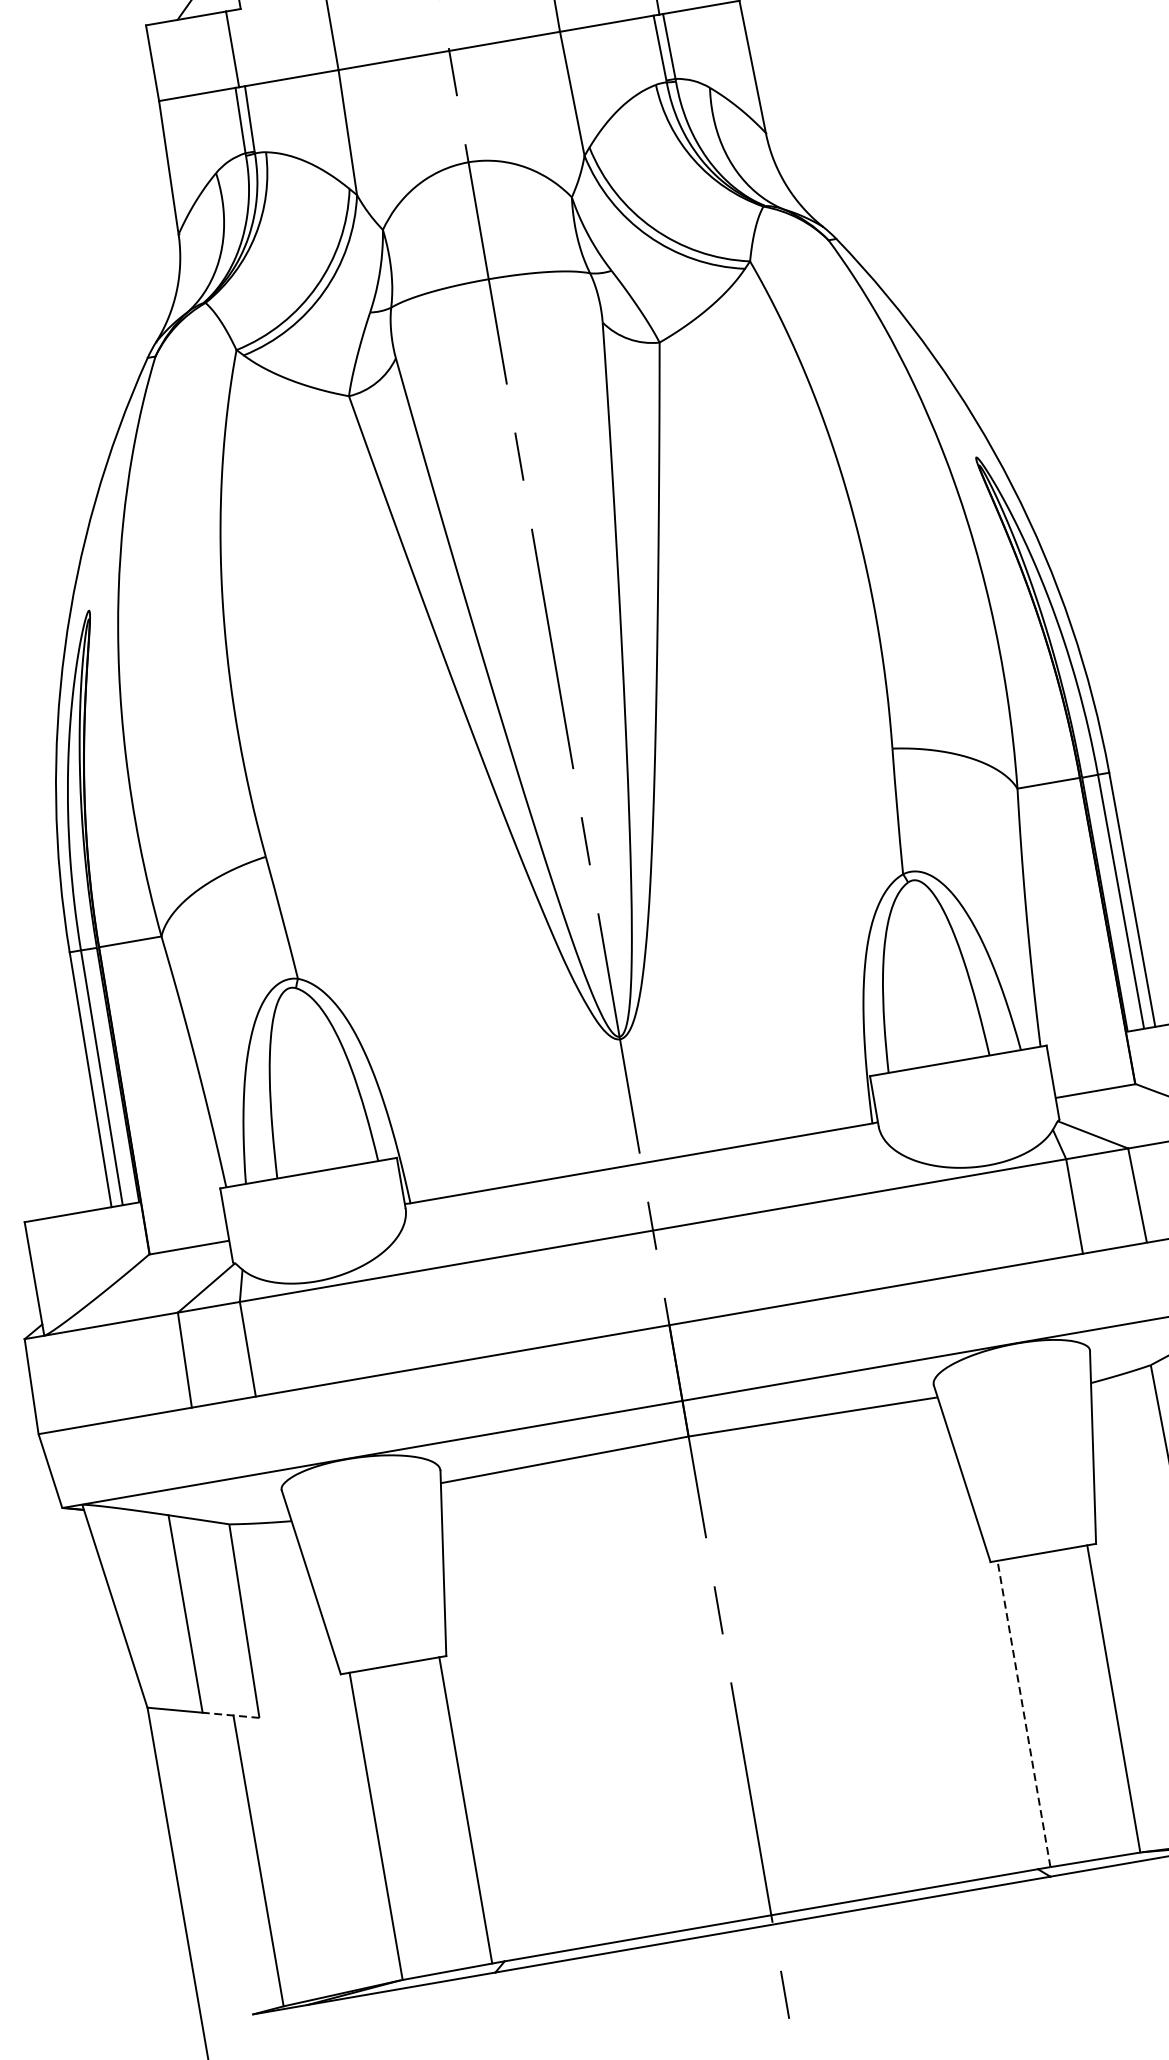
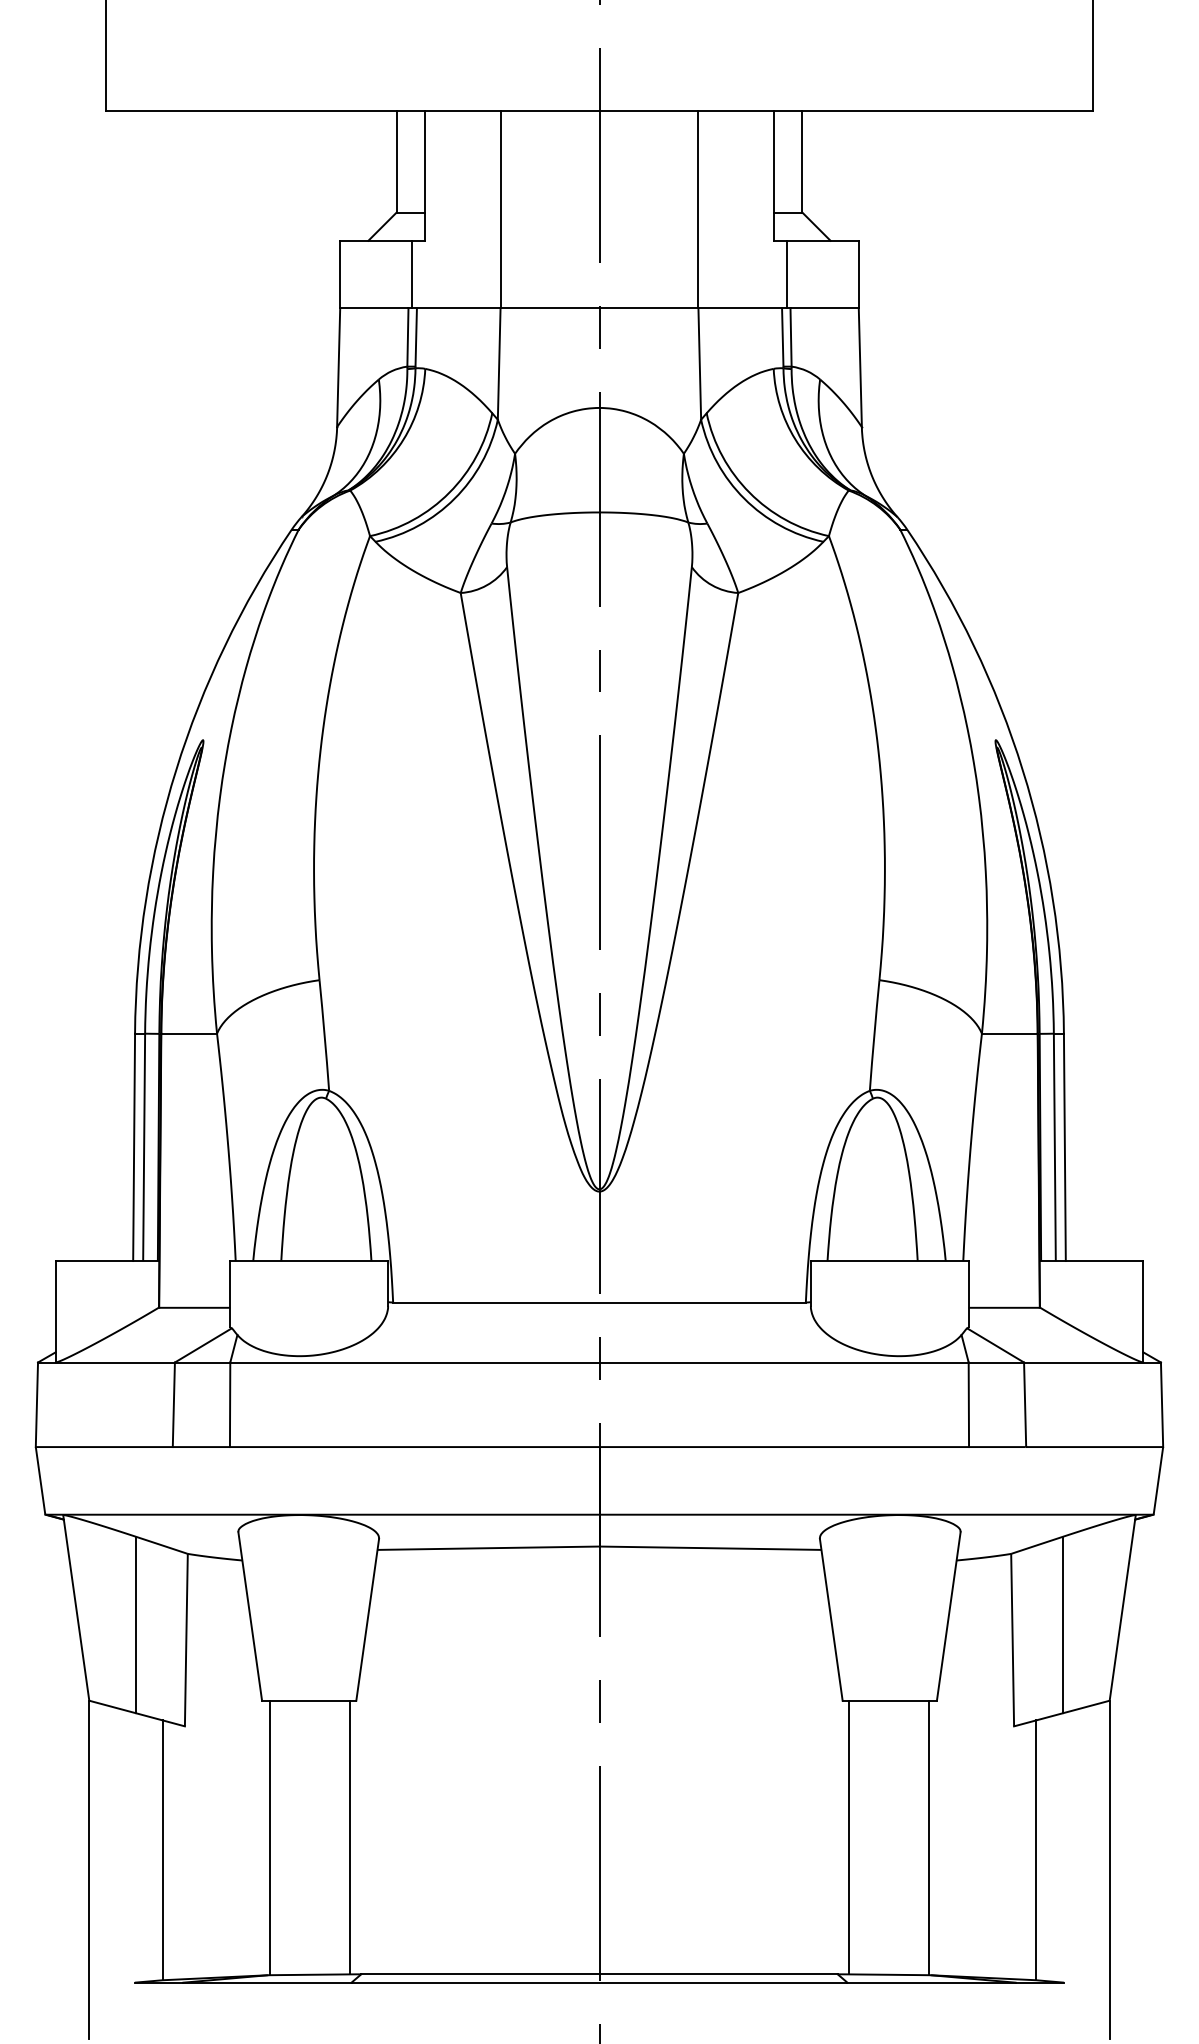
line: (230, 1714) -> (160, 1719), dashed -> solid
line: (1023, 1714) -> (848, 1837), dashed -> solid

